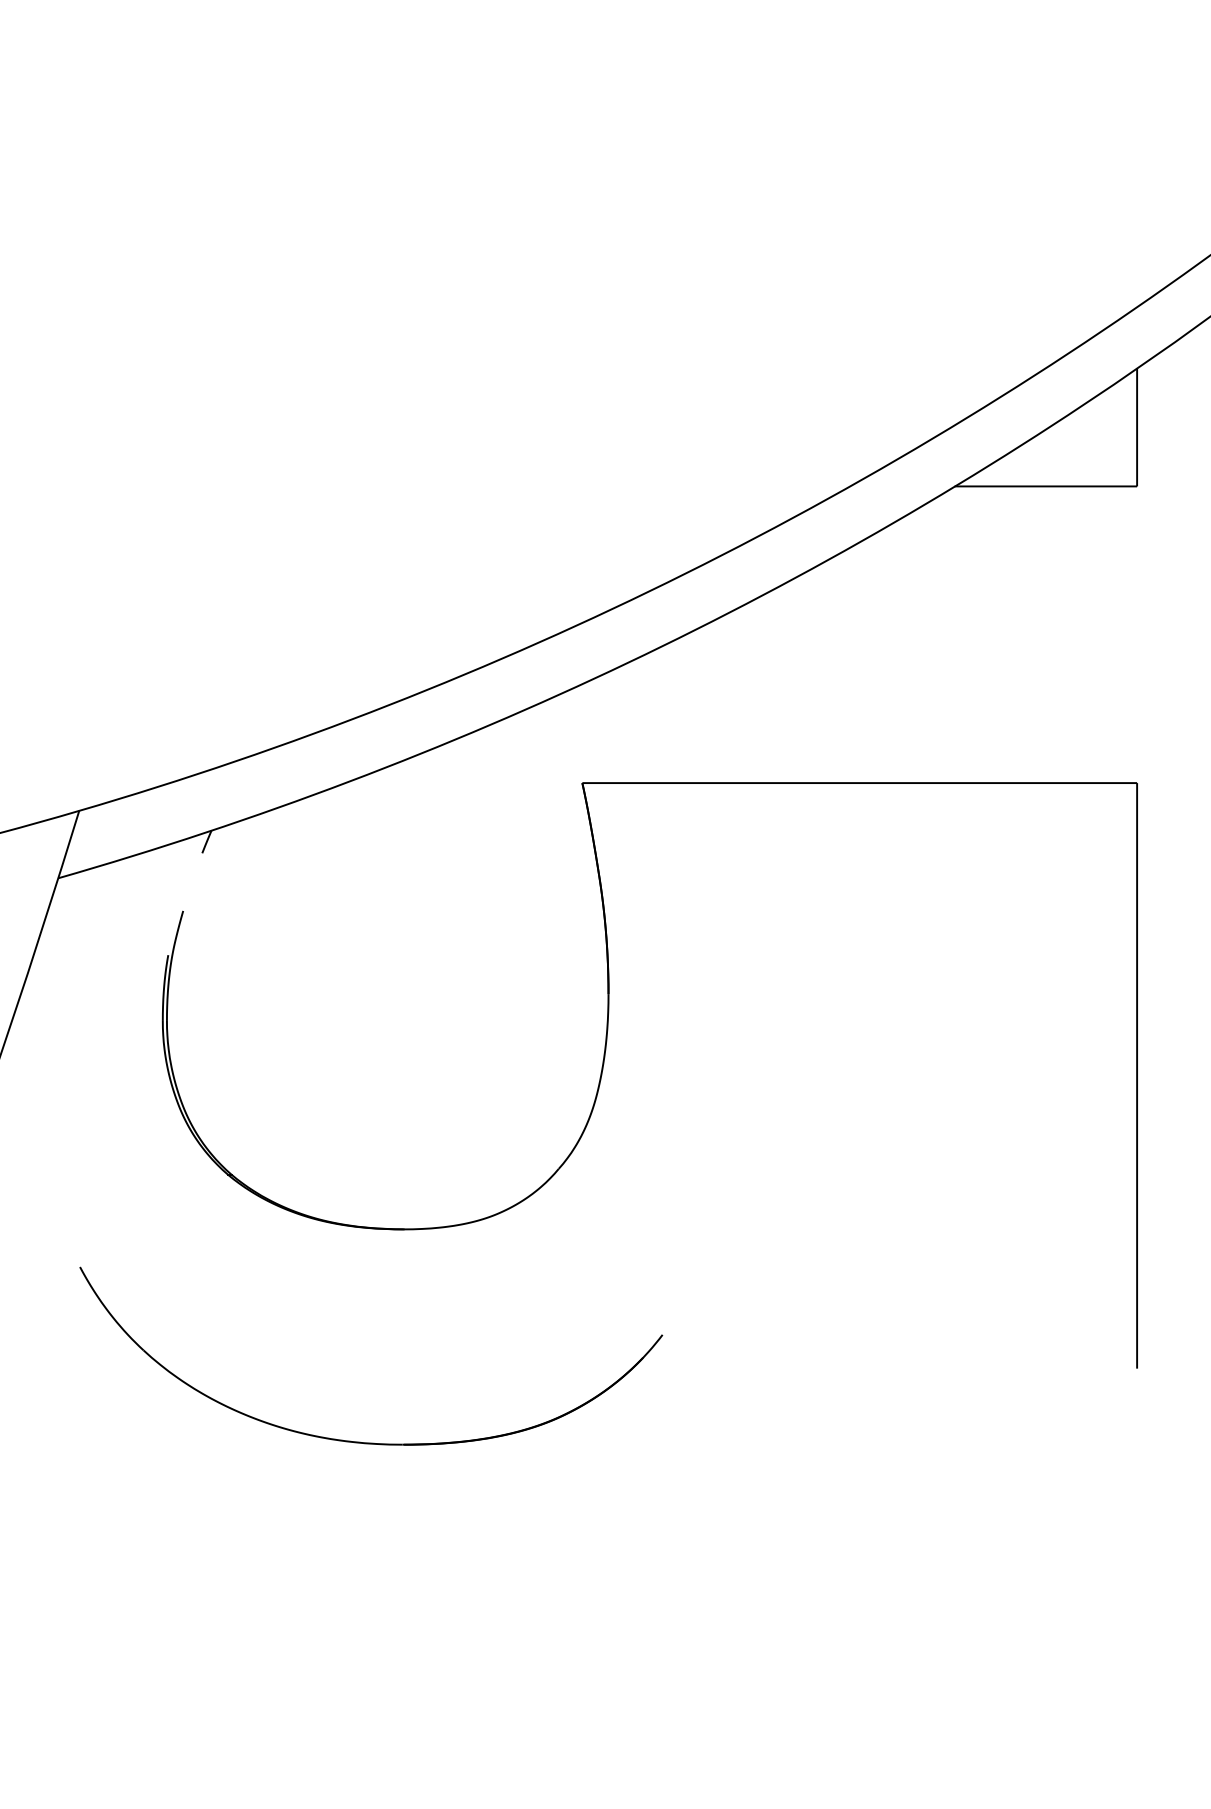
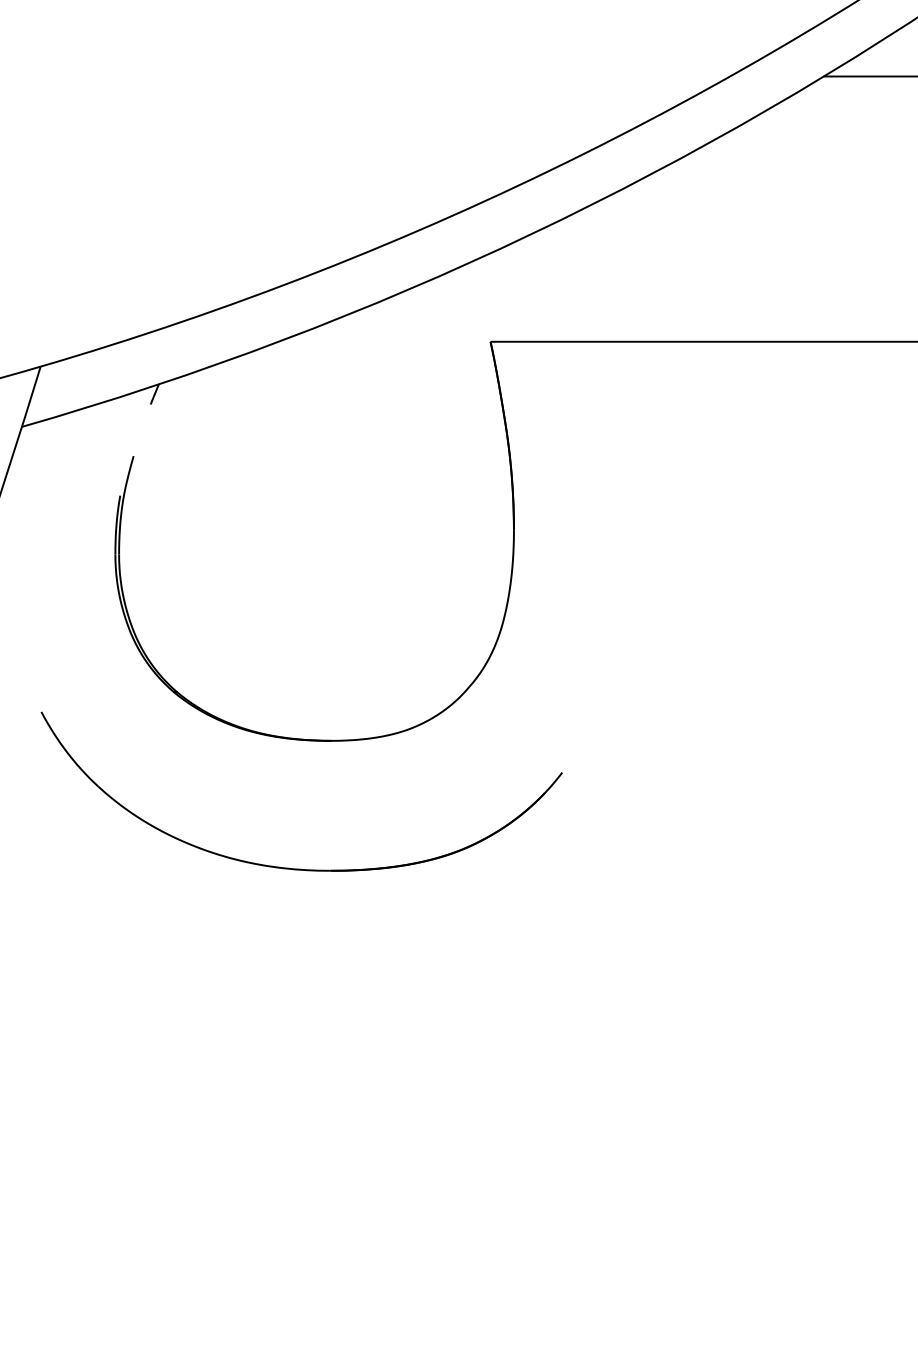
part: (360, 1441) -> (292, 867), moved

